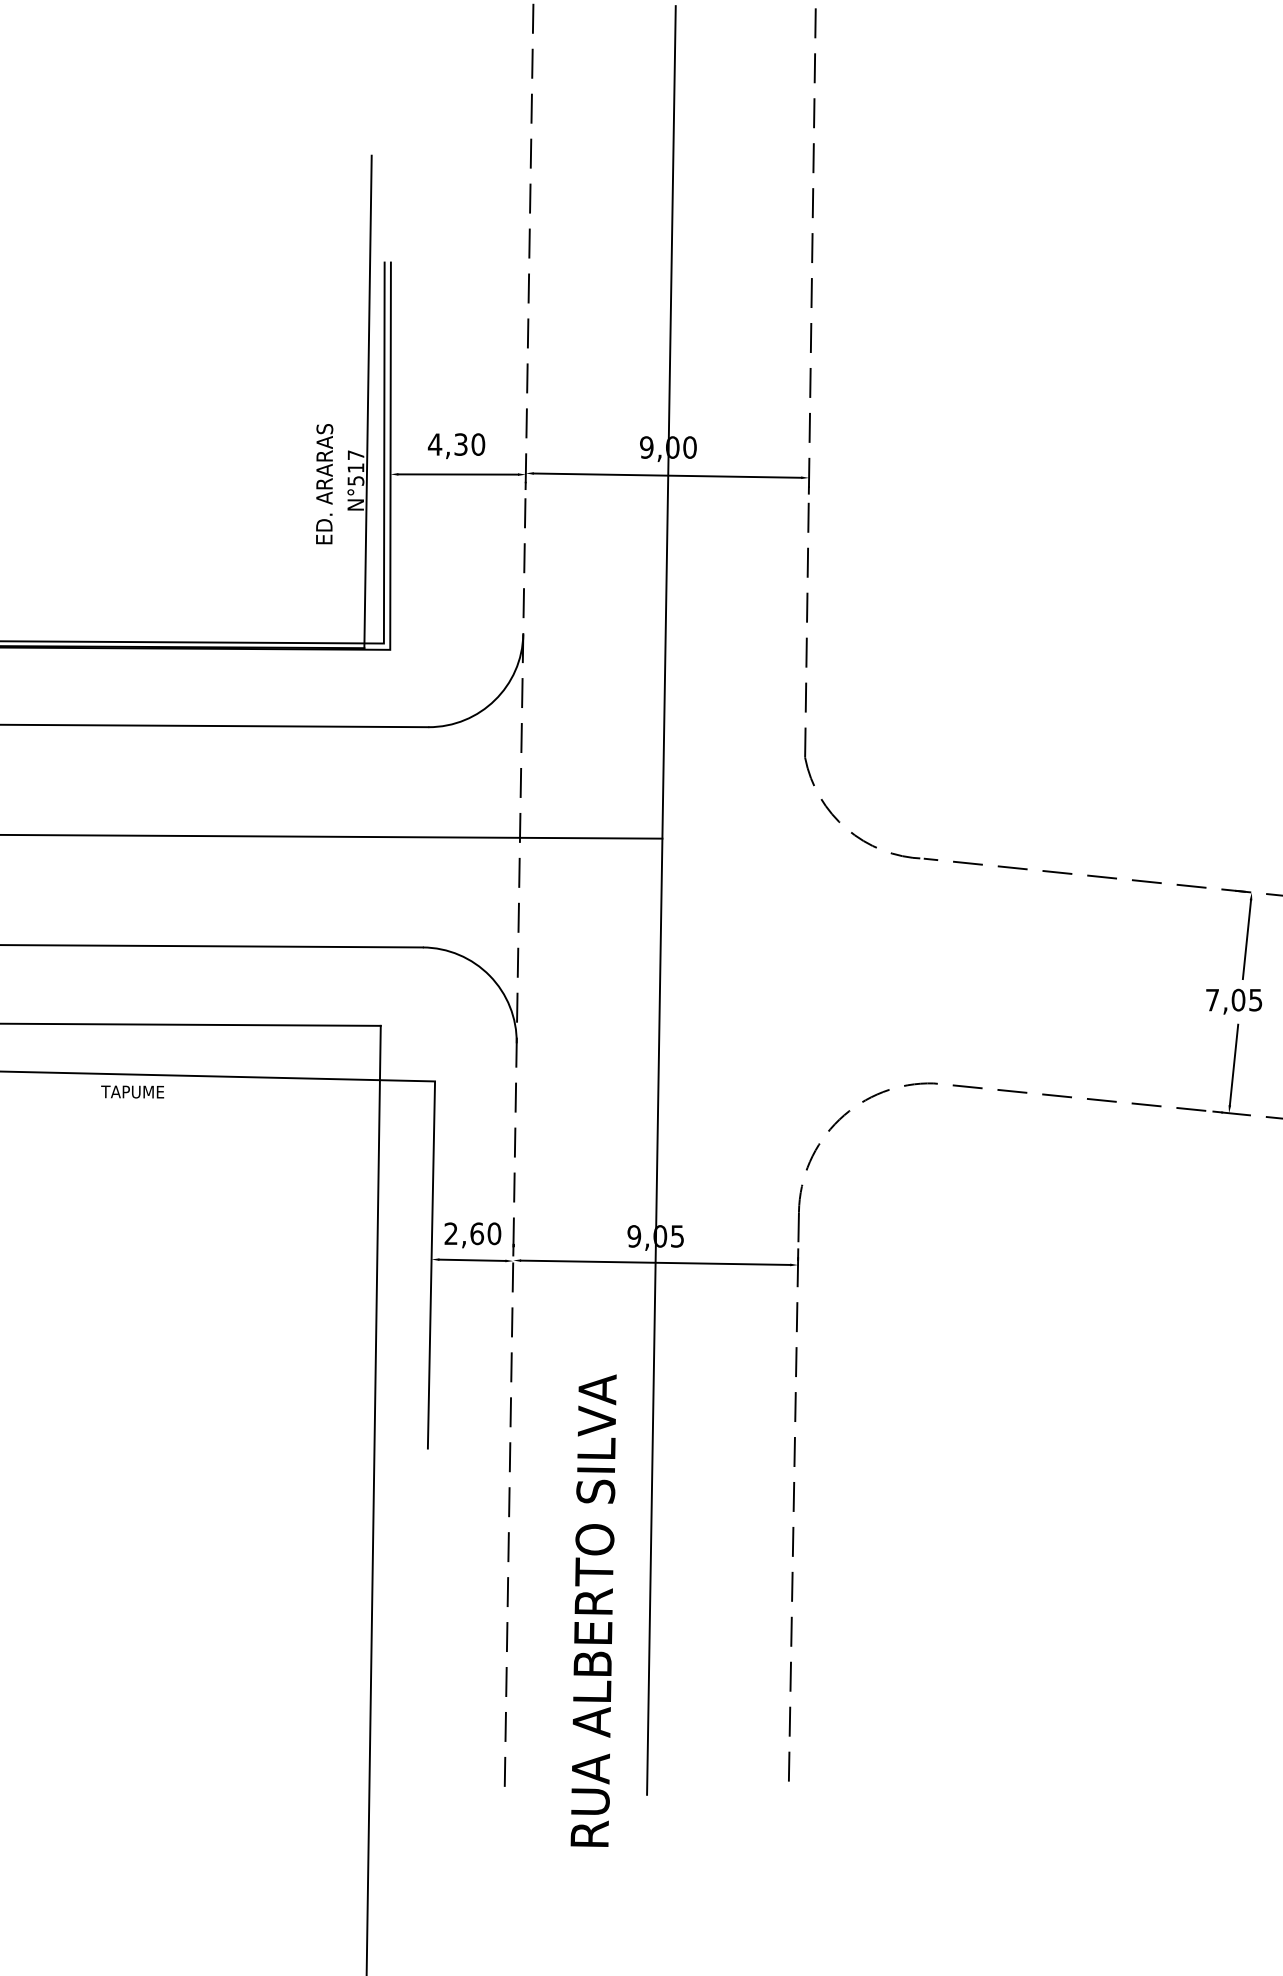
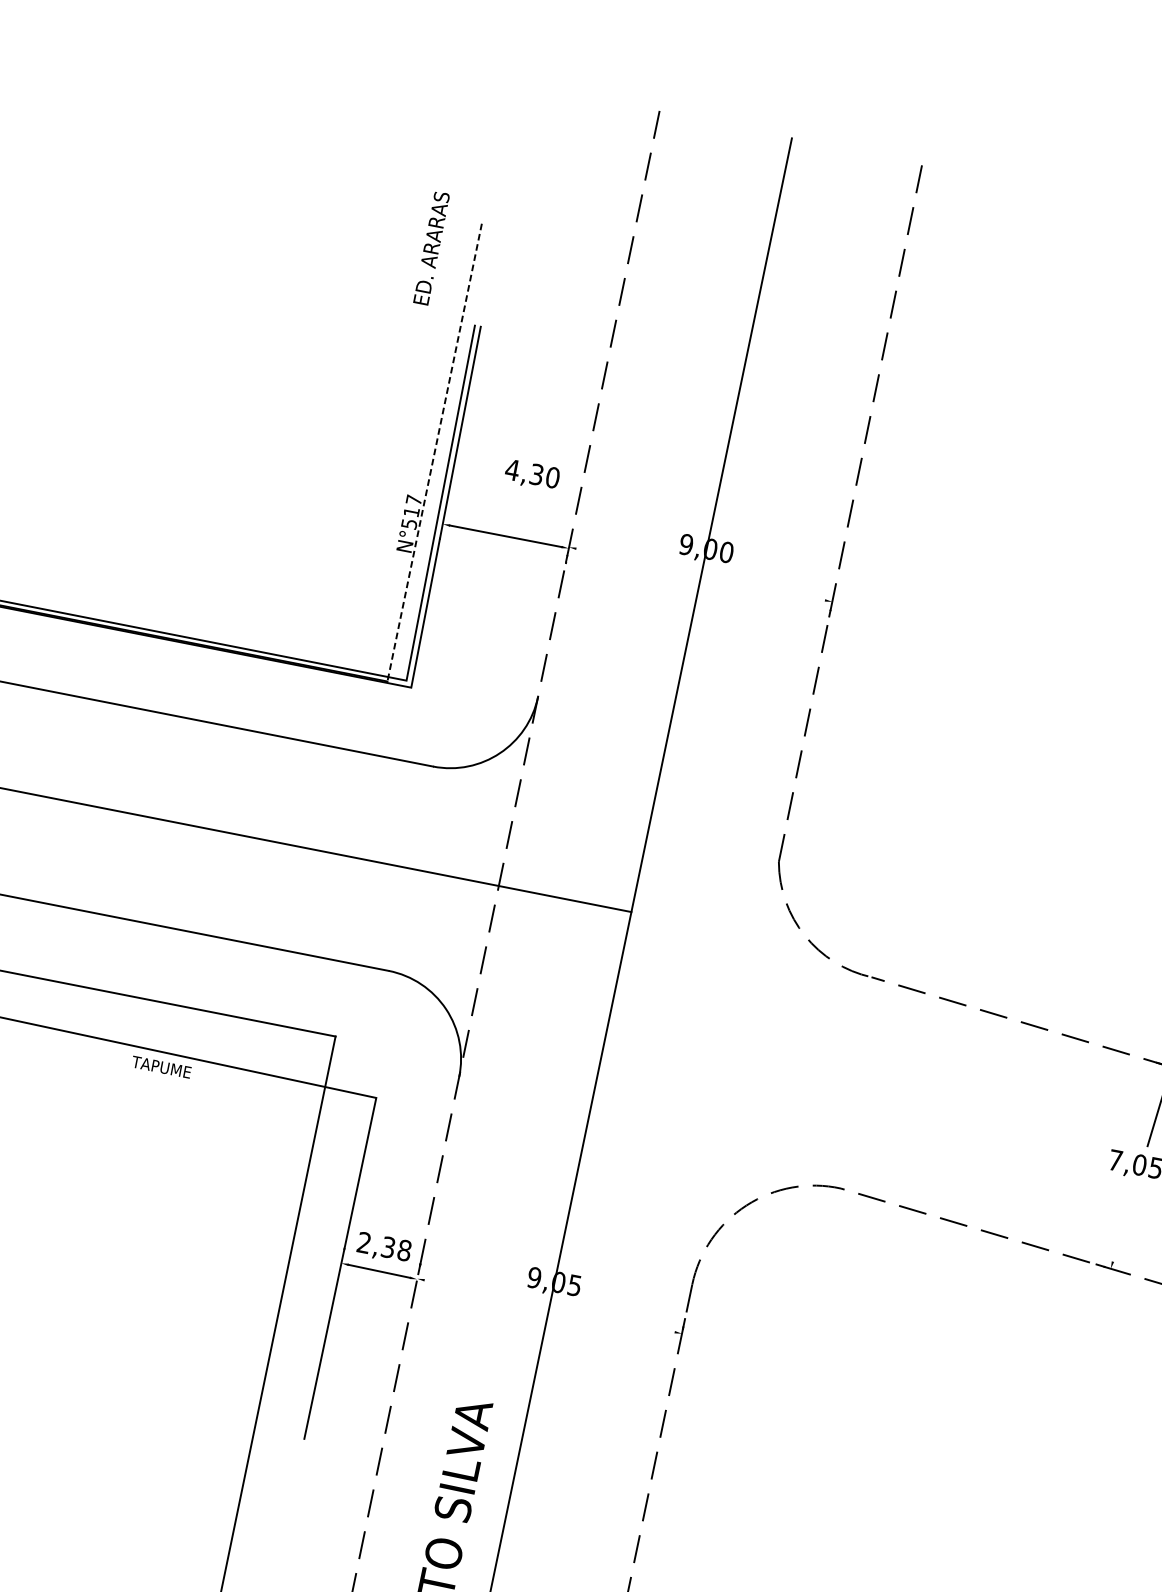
line: (368, 402) -> (435, 453), solid -> dashed
text: (456, 446) -> (532, 475), moved
line: (667, 475) -> (700, 574), removed
text: (324, 484) -> (431, 248), moved
line: (1233, 1064) -> (1123, 1224), removed
text: (132, 1091) -> (161, 1066), moved
text: (485, 1233) -> (396, 1248), 2,60 -> 2,38
line: (655, 1262) -> (549, 1305), removed

